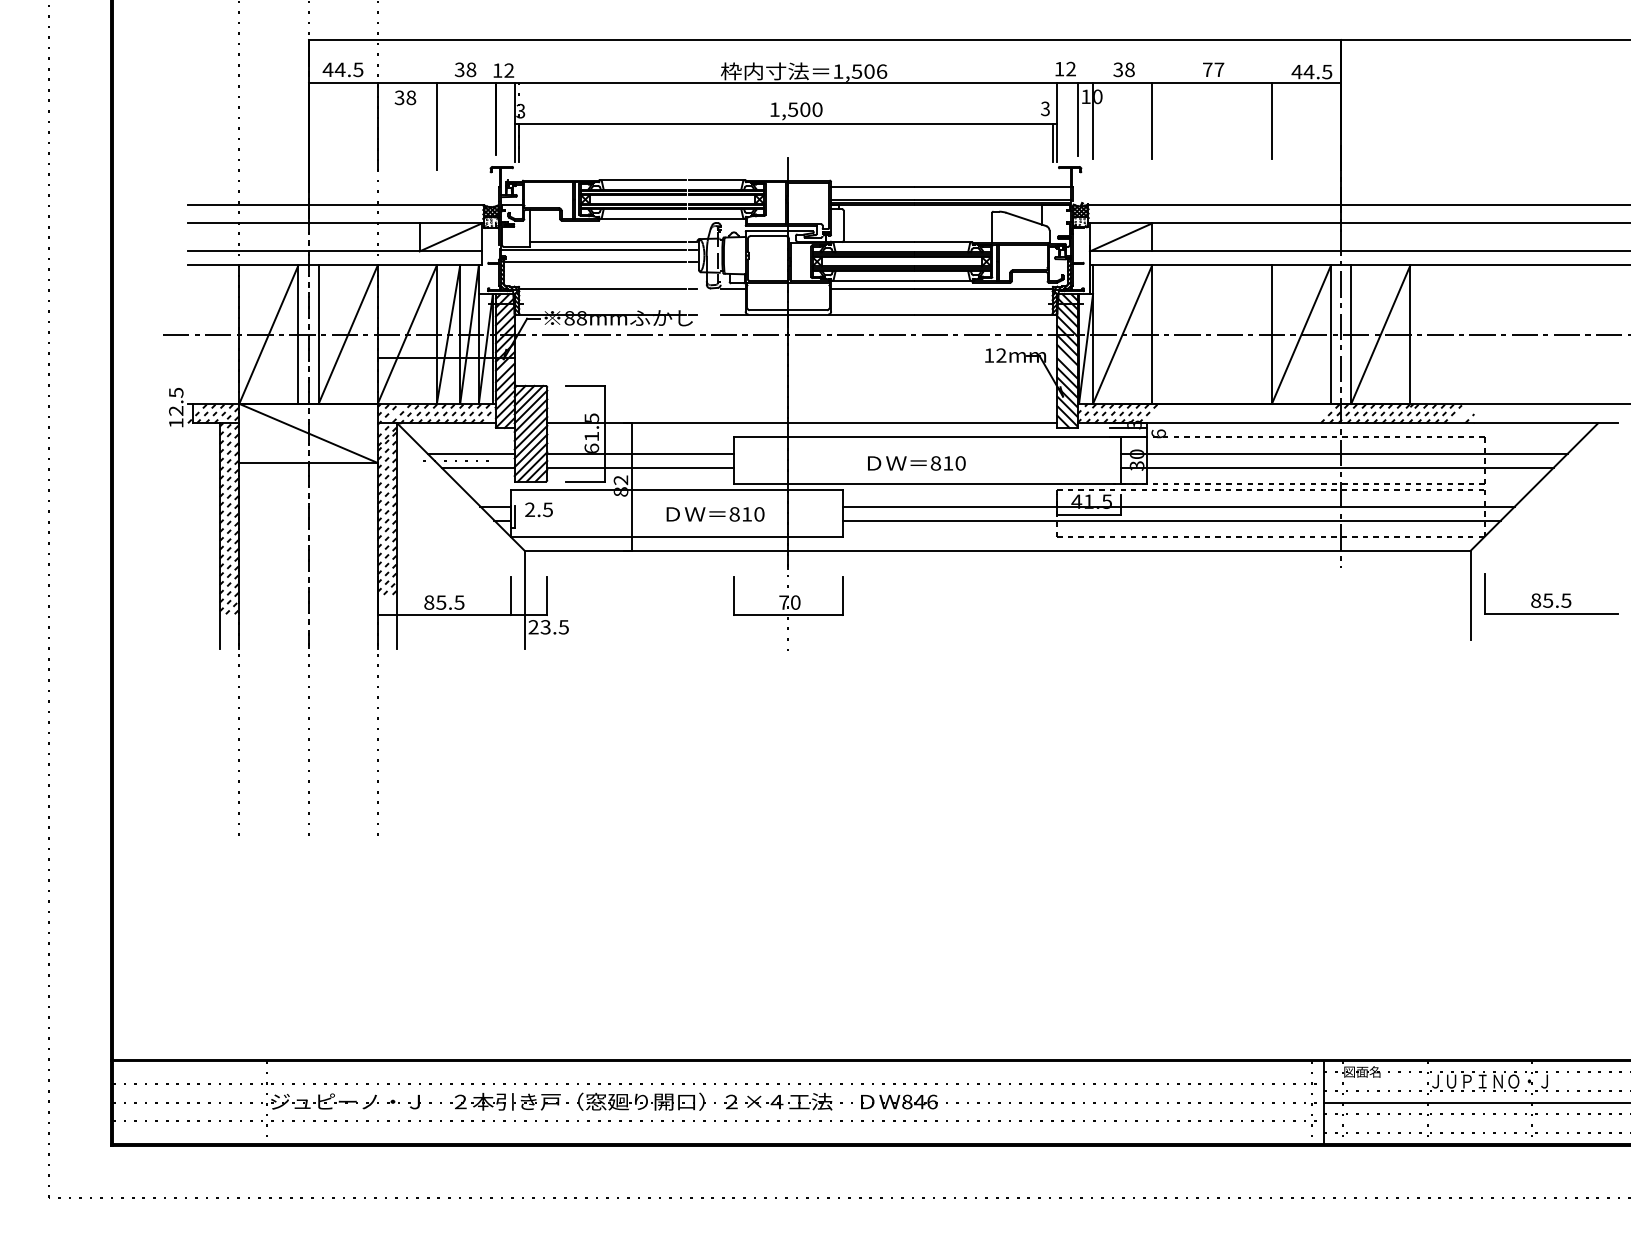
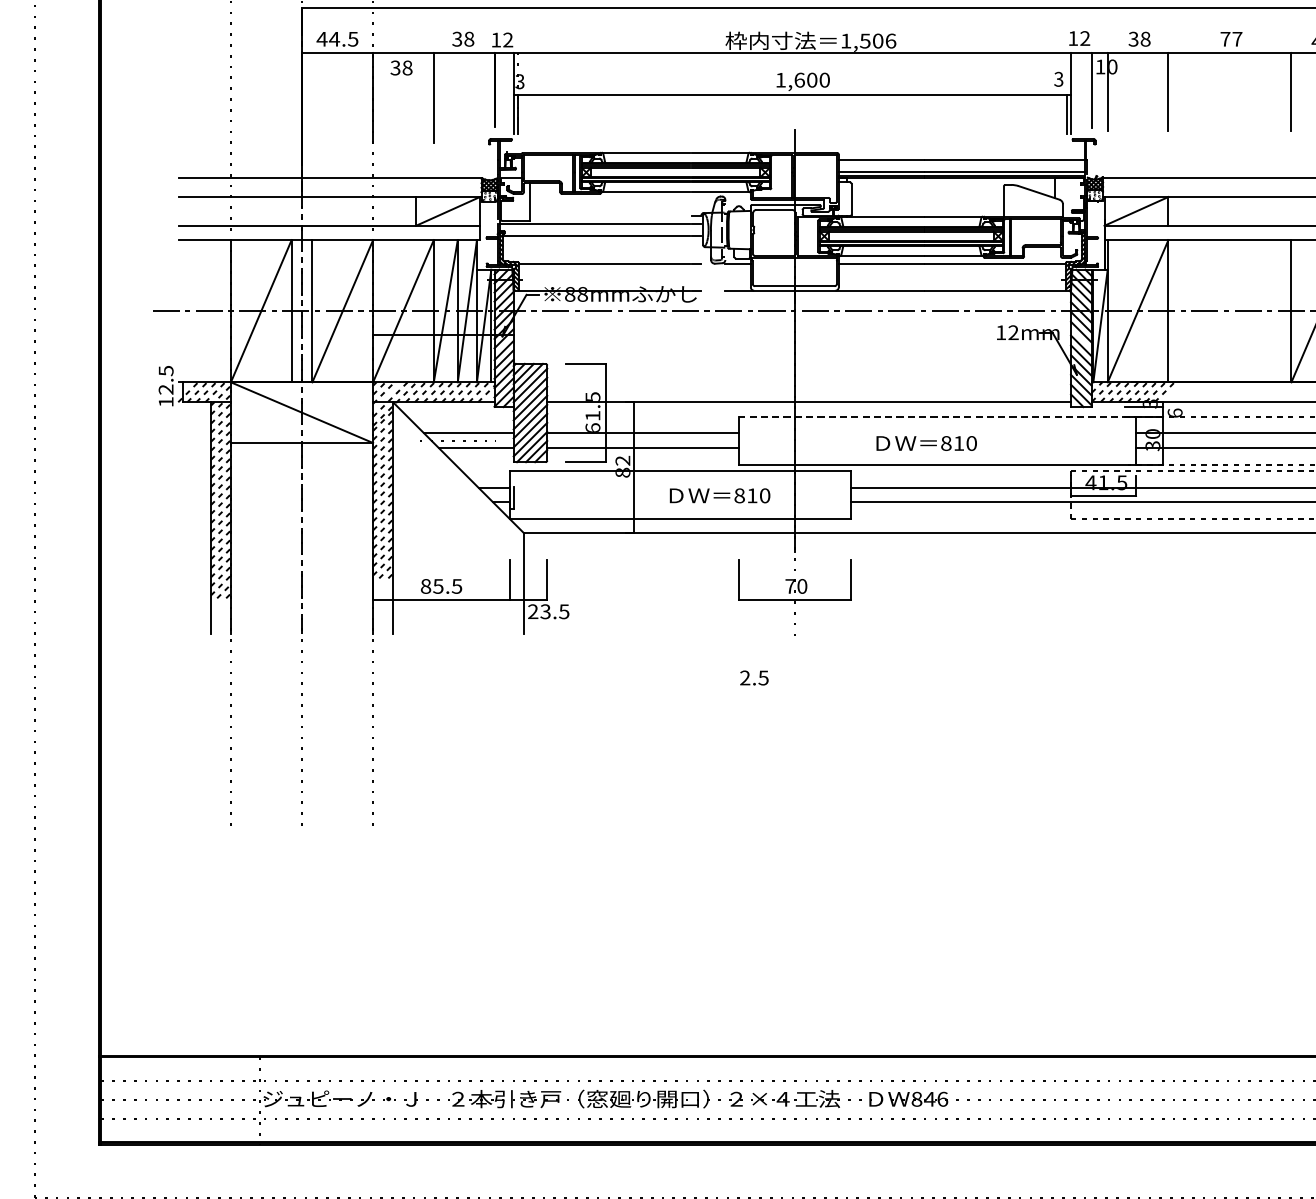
text: (793, 109) -> (800, 80), 1,500 -> 1,600
line: (608, 241) -> (610, 215), removed
line: (940, 437) -> (951, 416), solid -> dashed
text: (538, 509) -> (753, 677), moved

